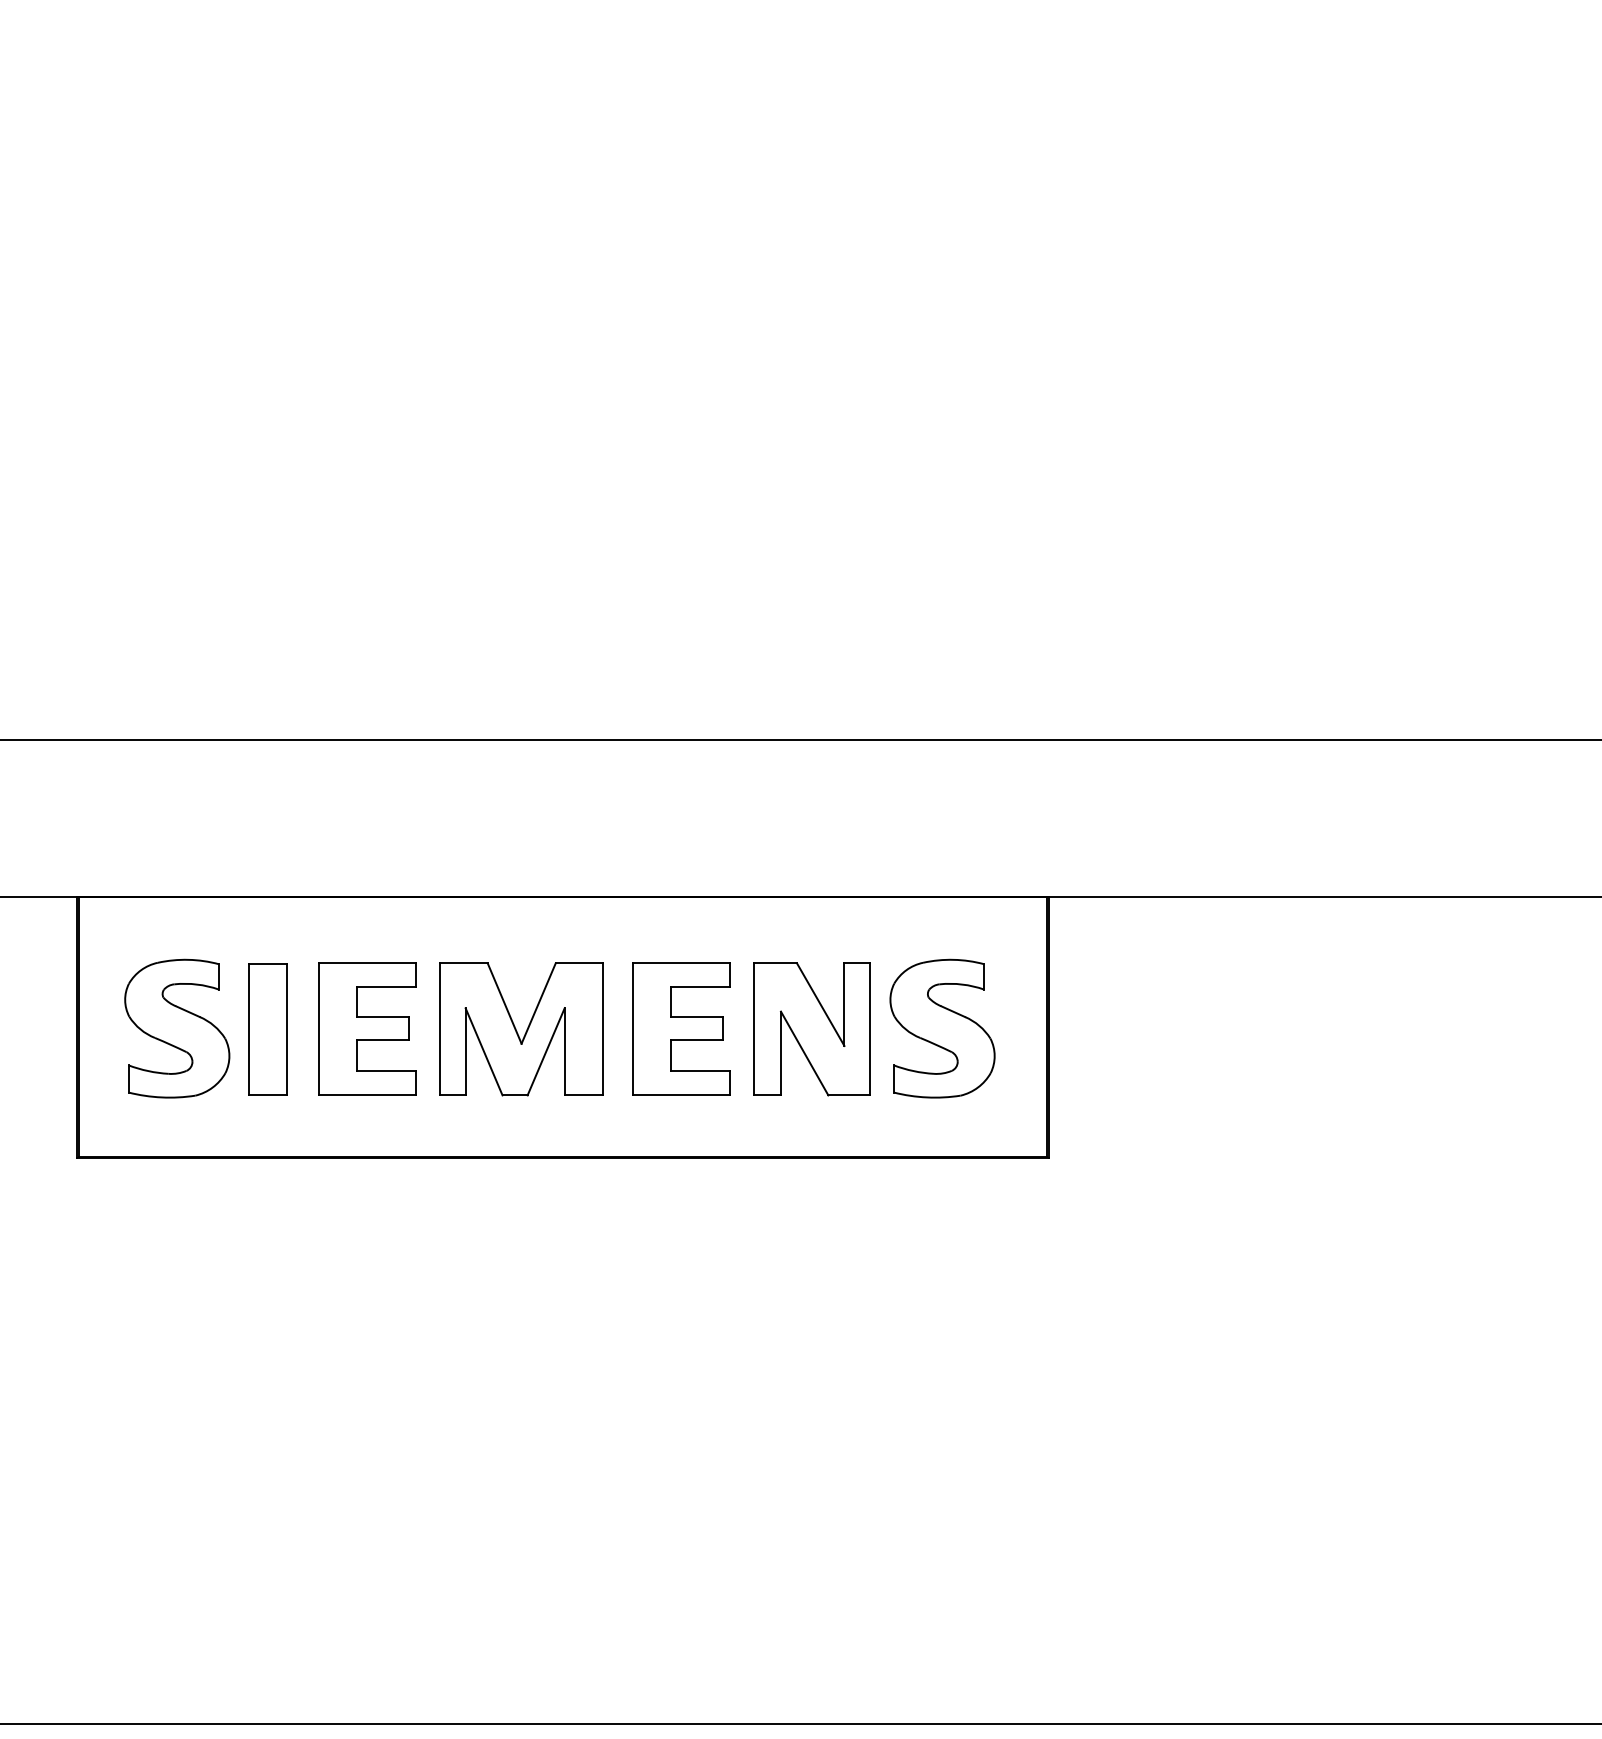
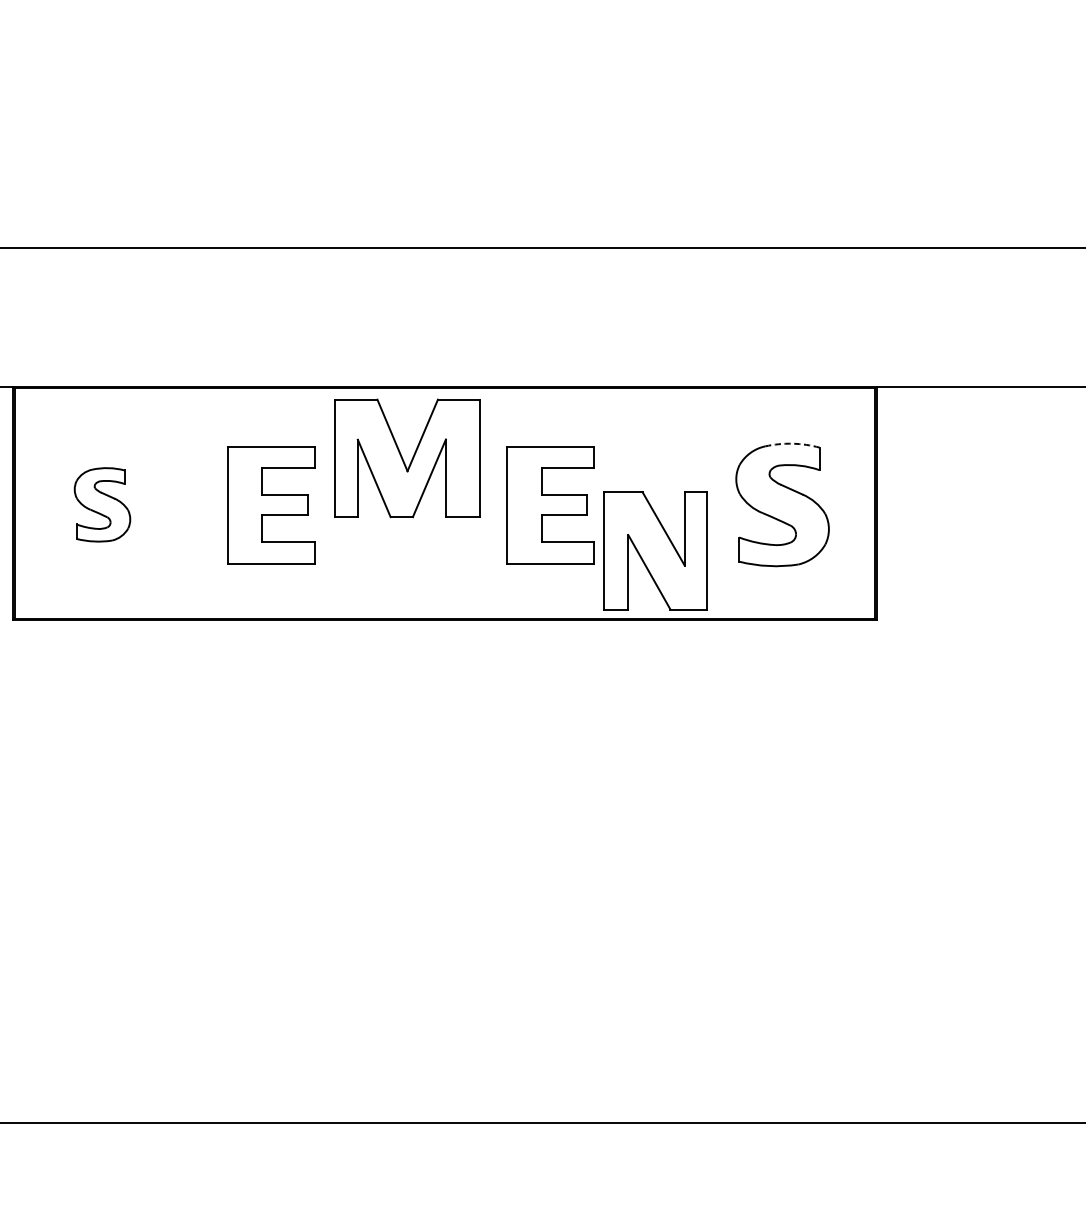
arc: (953, 959) -> (792, 443), solid -> dashed
part: (177, 1028) -> (102, 504), size x0.6
part: (267, 1029) -> (182, 505), removed
part: (521, 1029) -> (407, 458), moved
part: (811, 1029) -> (655, 550), moved

